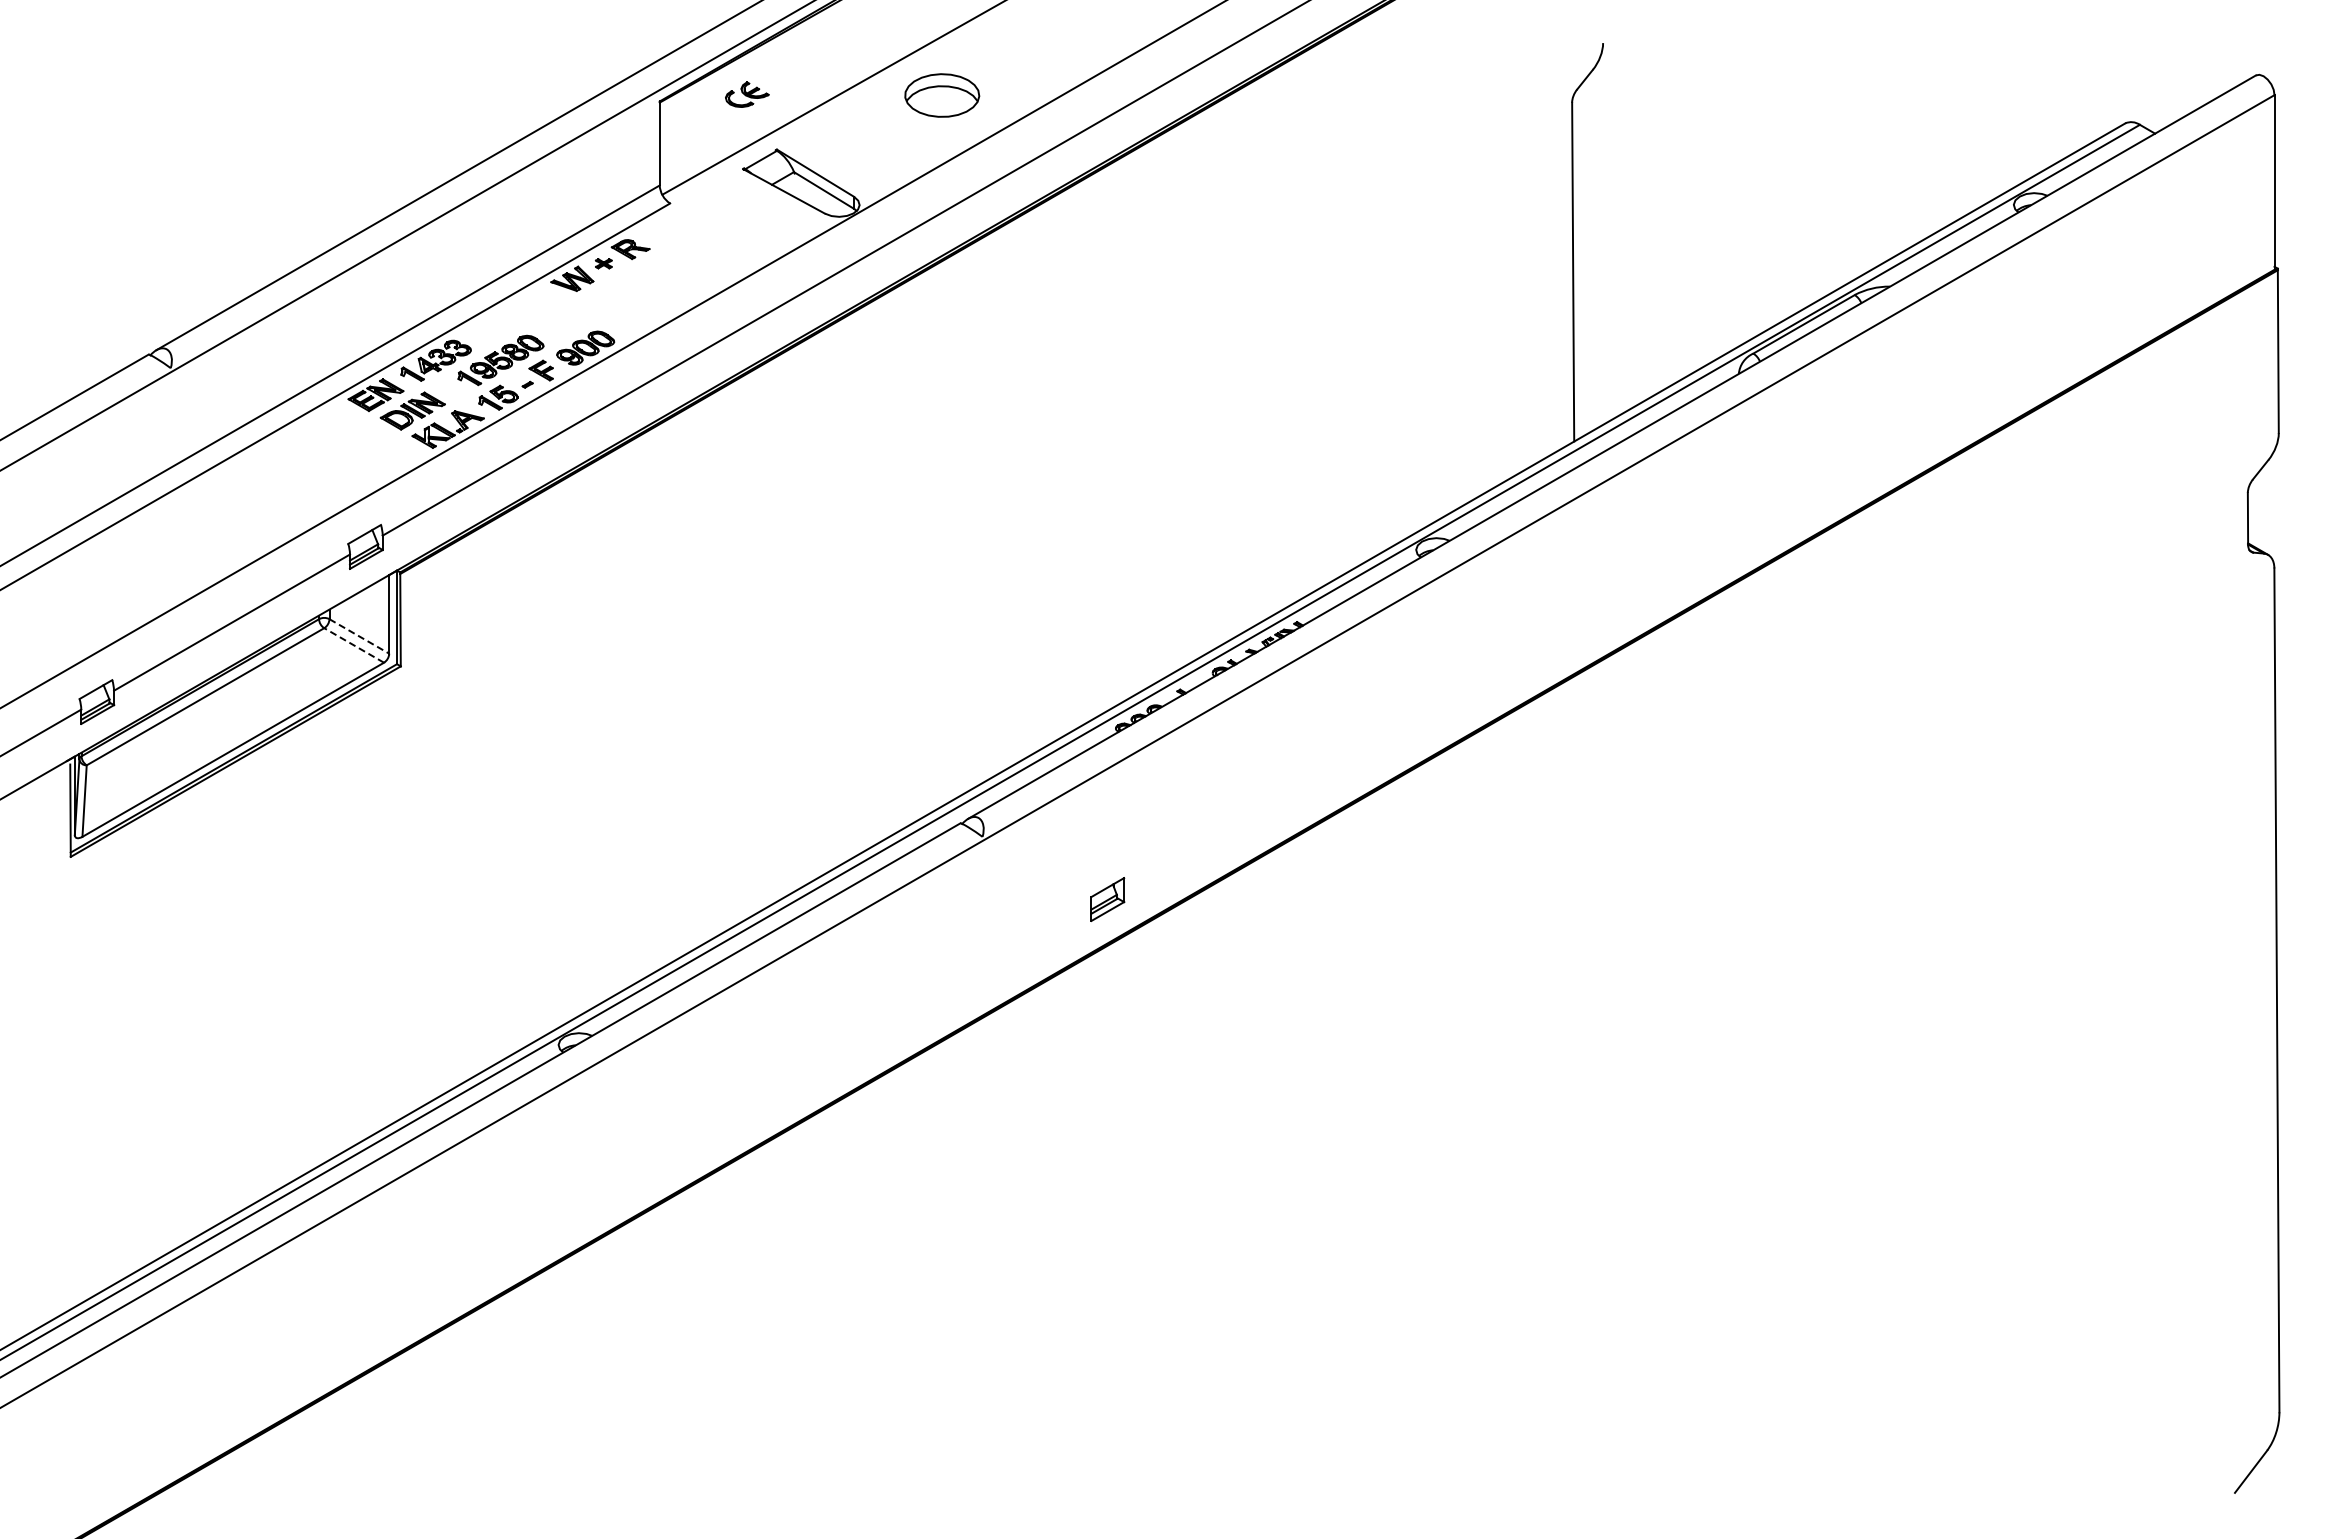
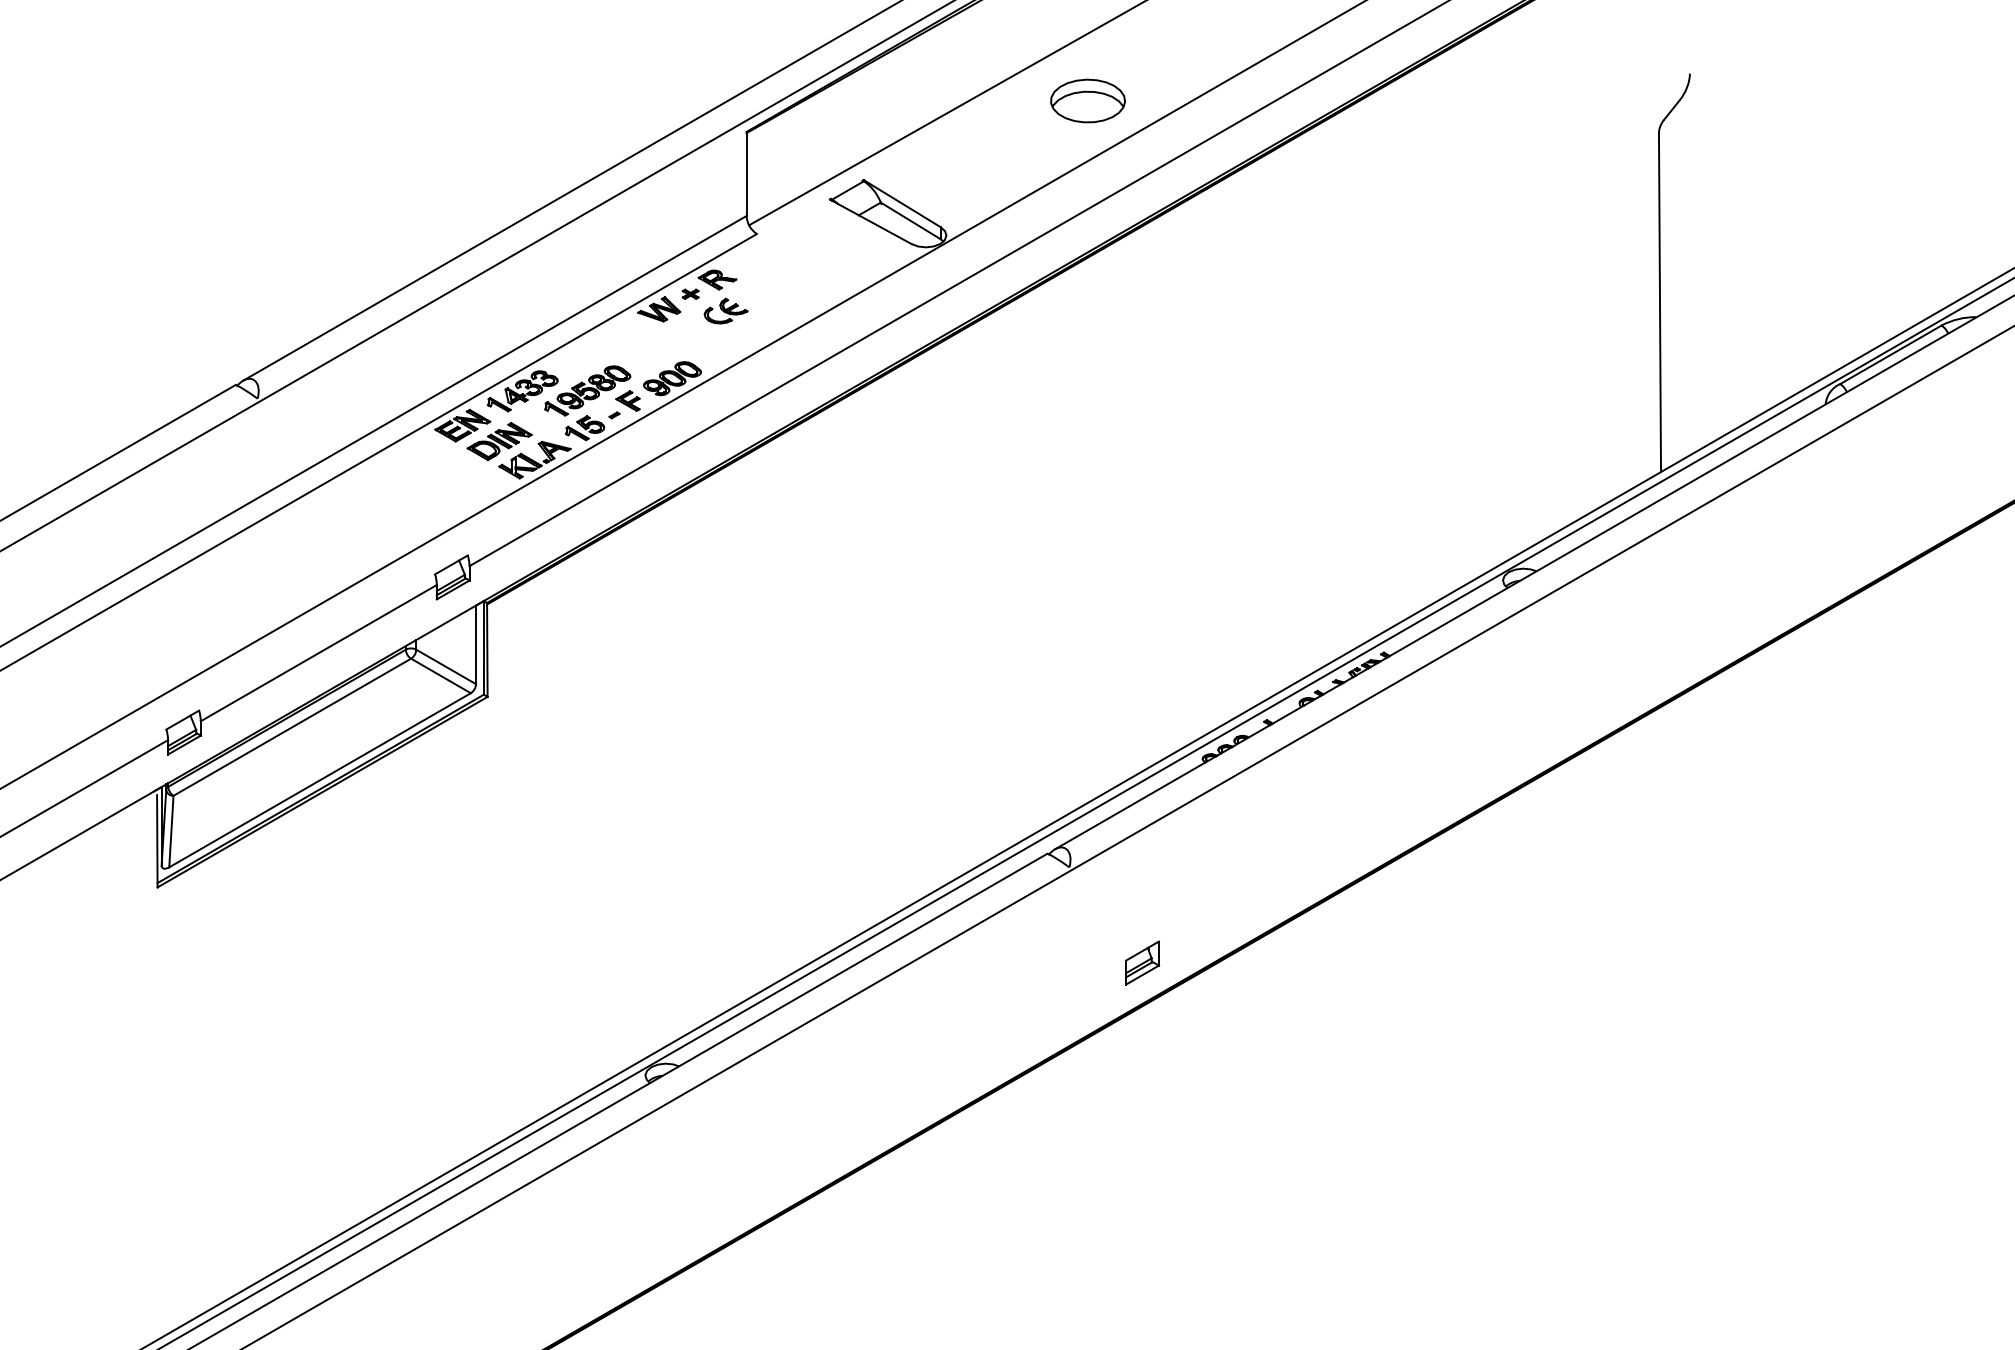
part: (747, 94) -> (726, 311), moved
part: (942, 95) -> (1088, 101), moved
line: (359, 636) -> (446, 667), dashed -> solid
line: (354, 645) -> (441, 676), dashed -> solid
part: (1107, 899) -> (1142, 963), moved

